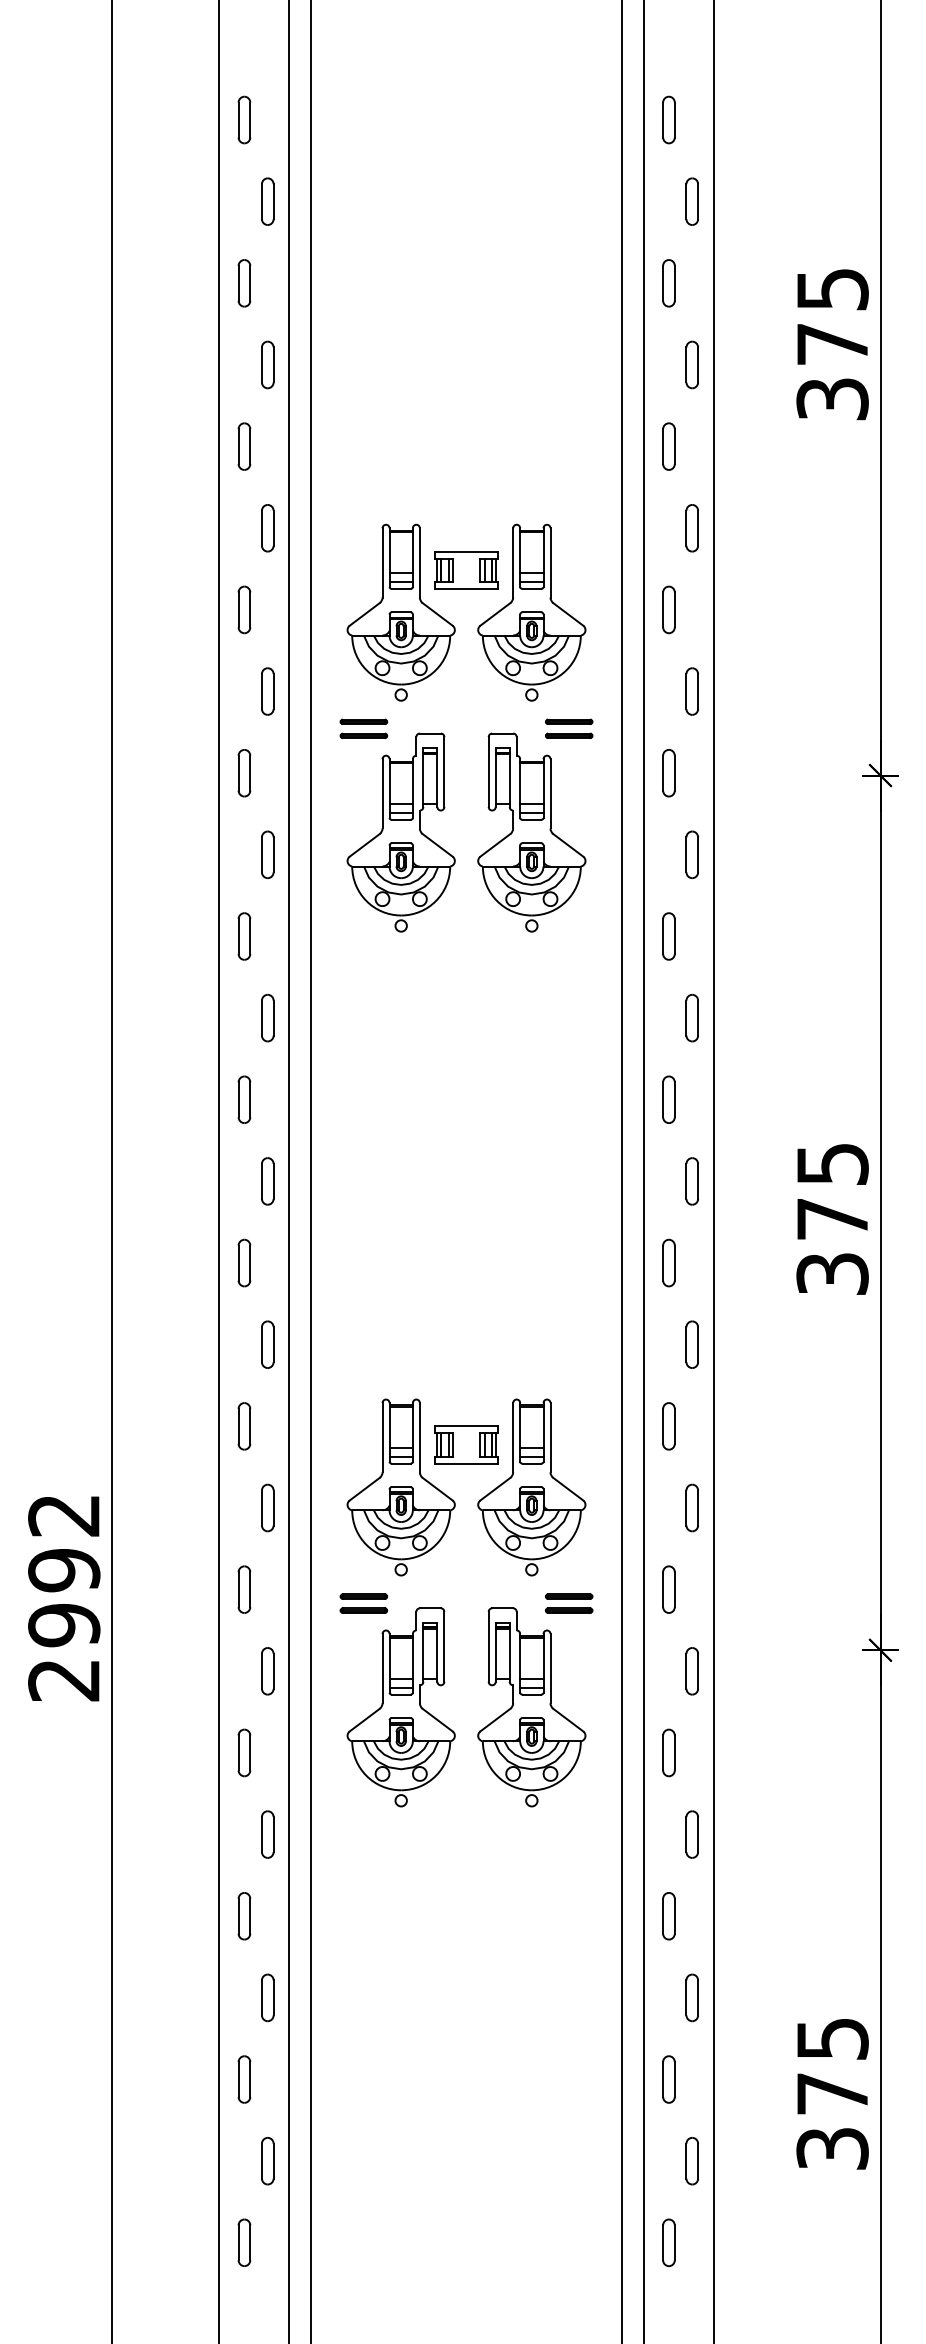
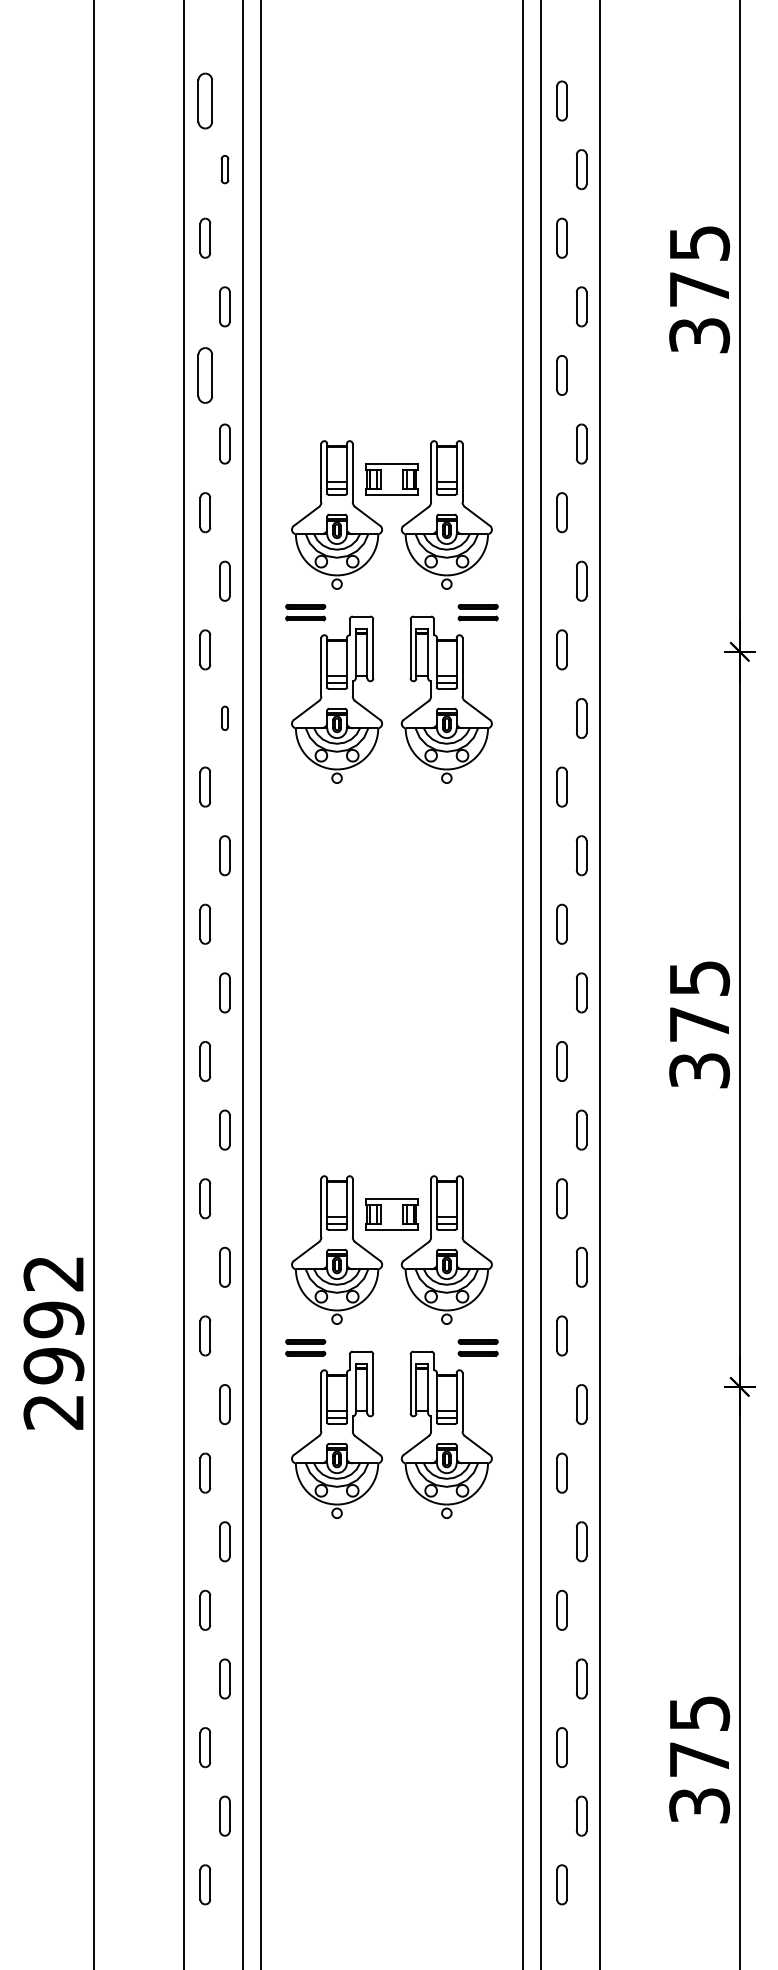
part: (244, 119) -> (205, 100), size x1.4
part: (267, 201) -> (224, 169), size x0.7
part: (244, 446) -> (205, 375), size x1.4
part: (267, 854) -> (224, 718), size x0.6

